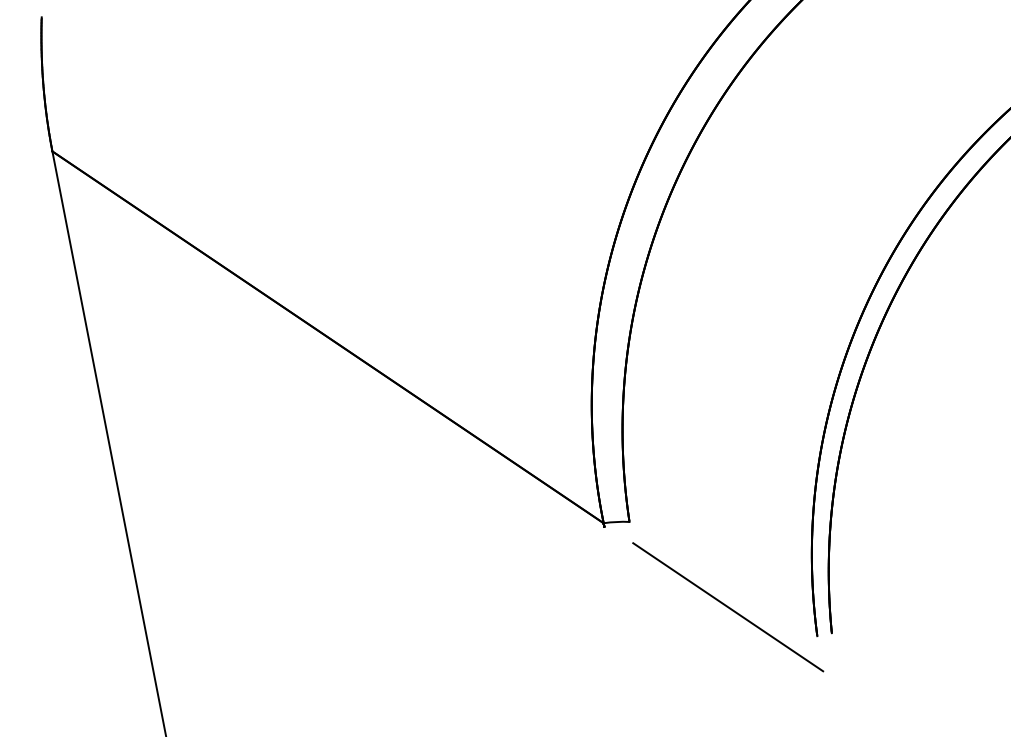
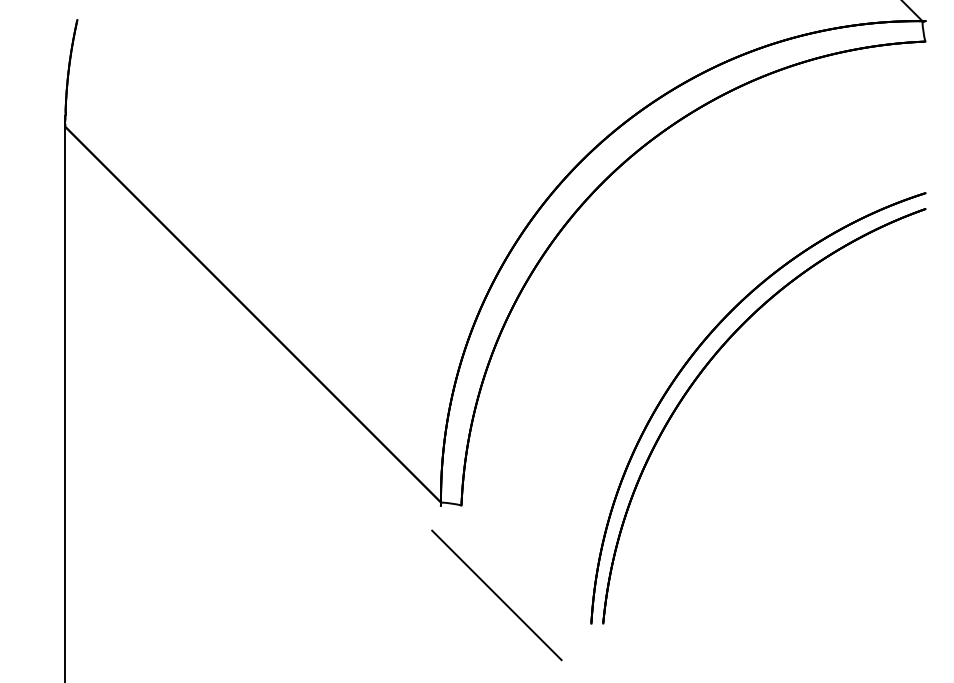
line: (727, 607) -> (496, 595), moved

